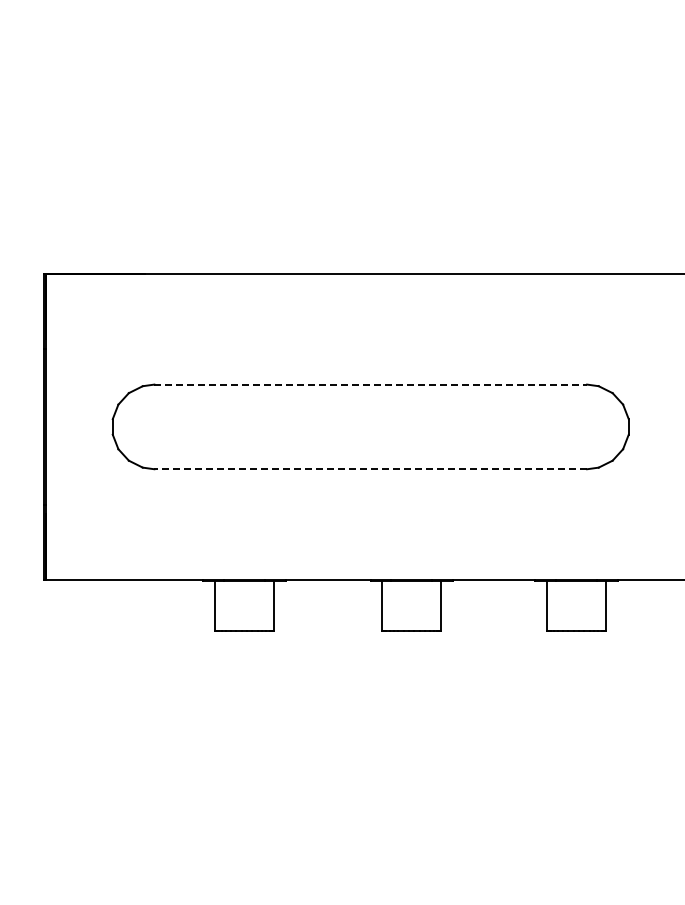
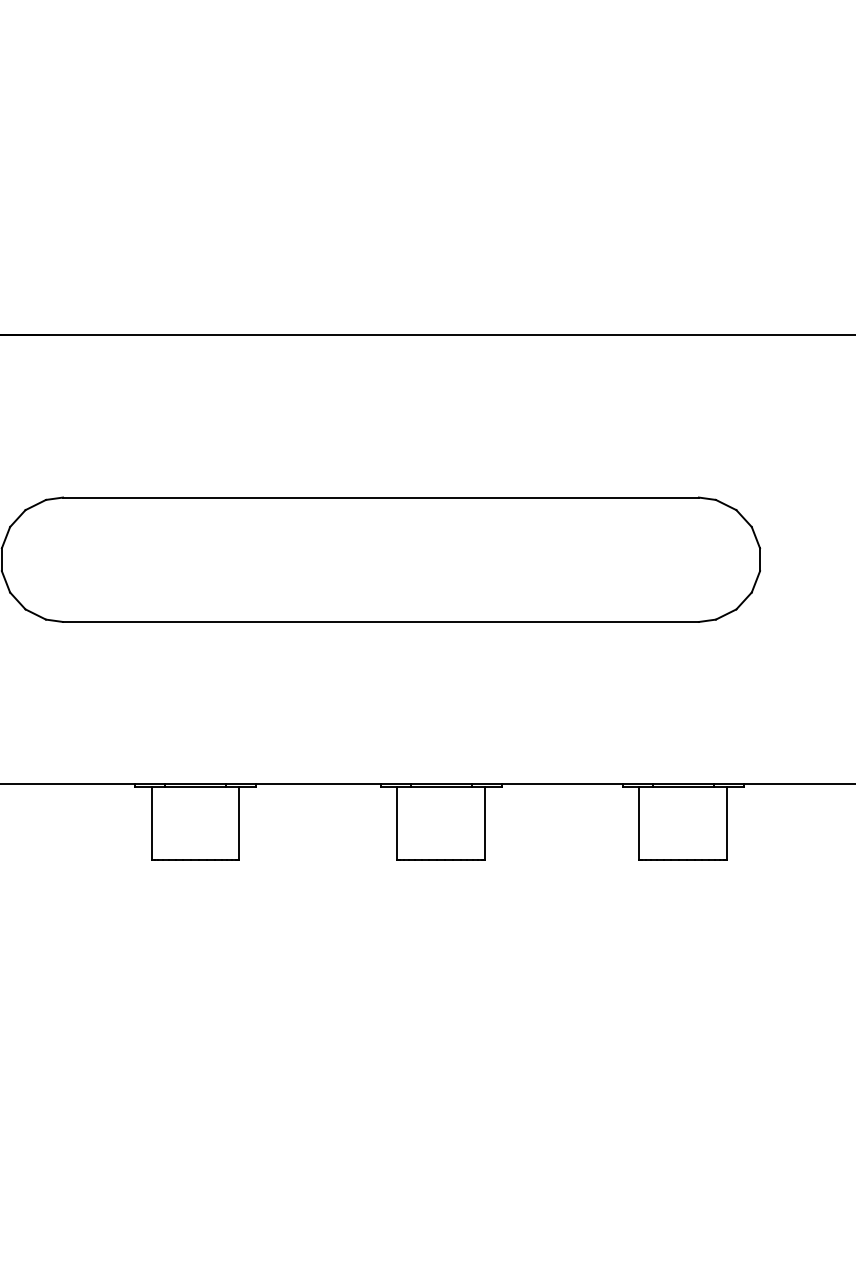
line: (371, 384) -> (382, 497), dashed -> solid
line: (370, 469) -> (380, 622), dashed -> solid

